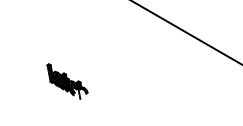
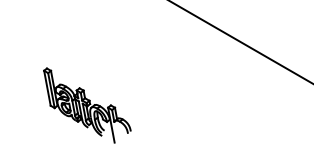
part: (67, 81) -> (87, 105), size x1.67

